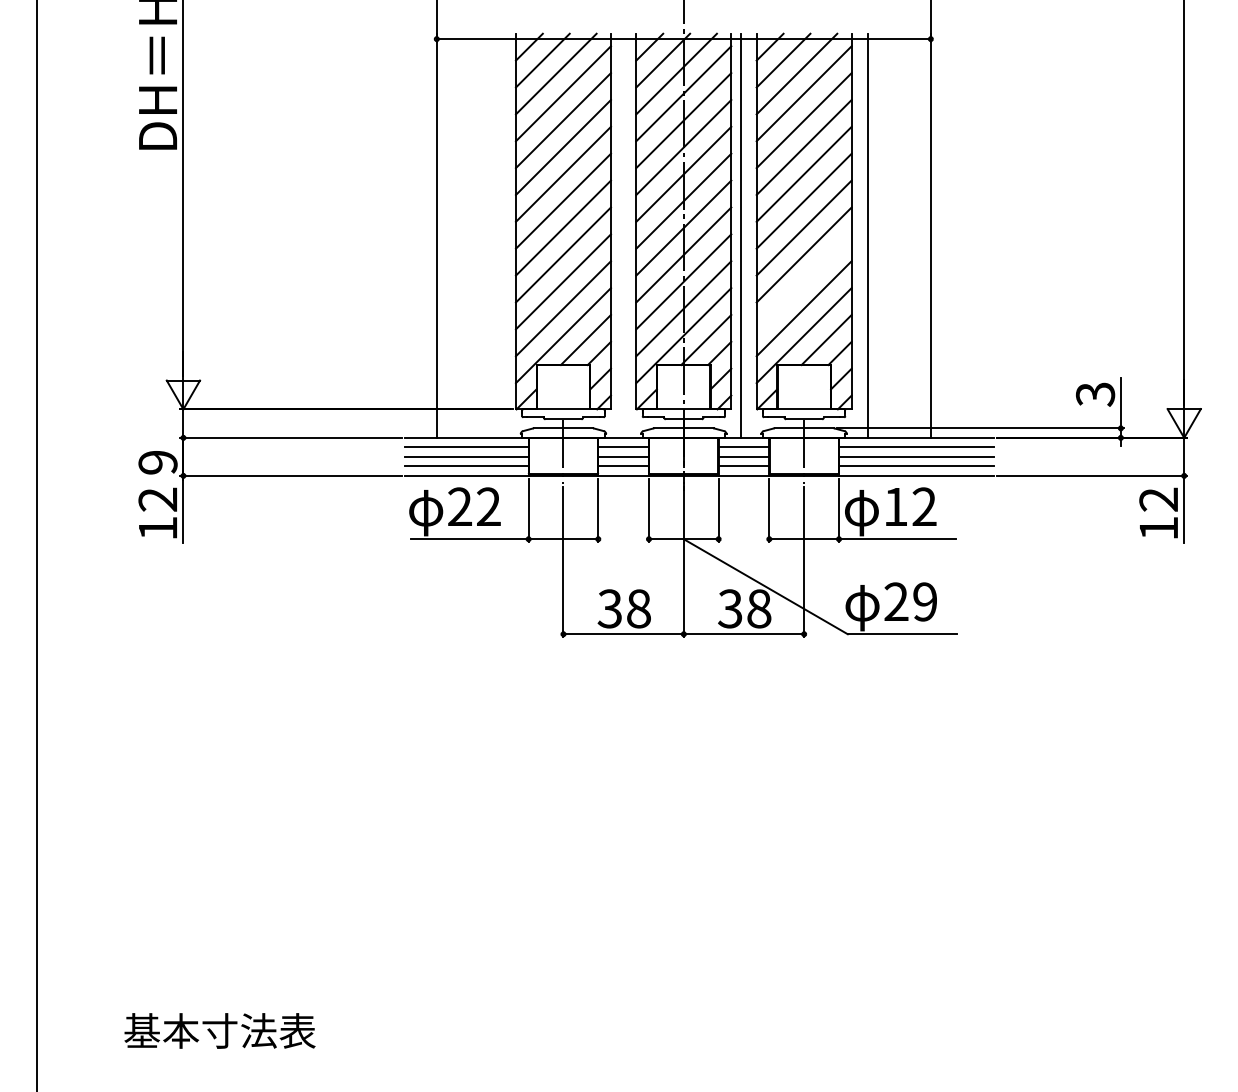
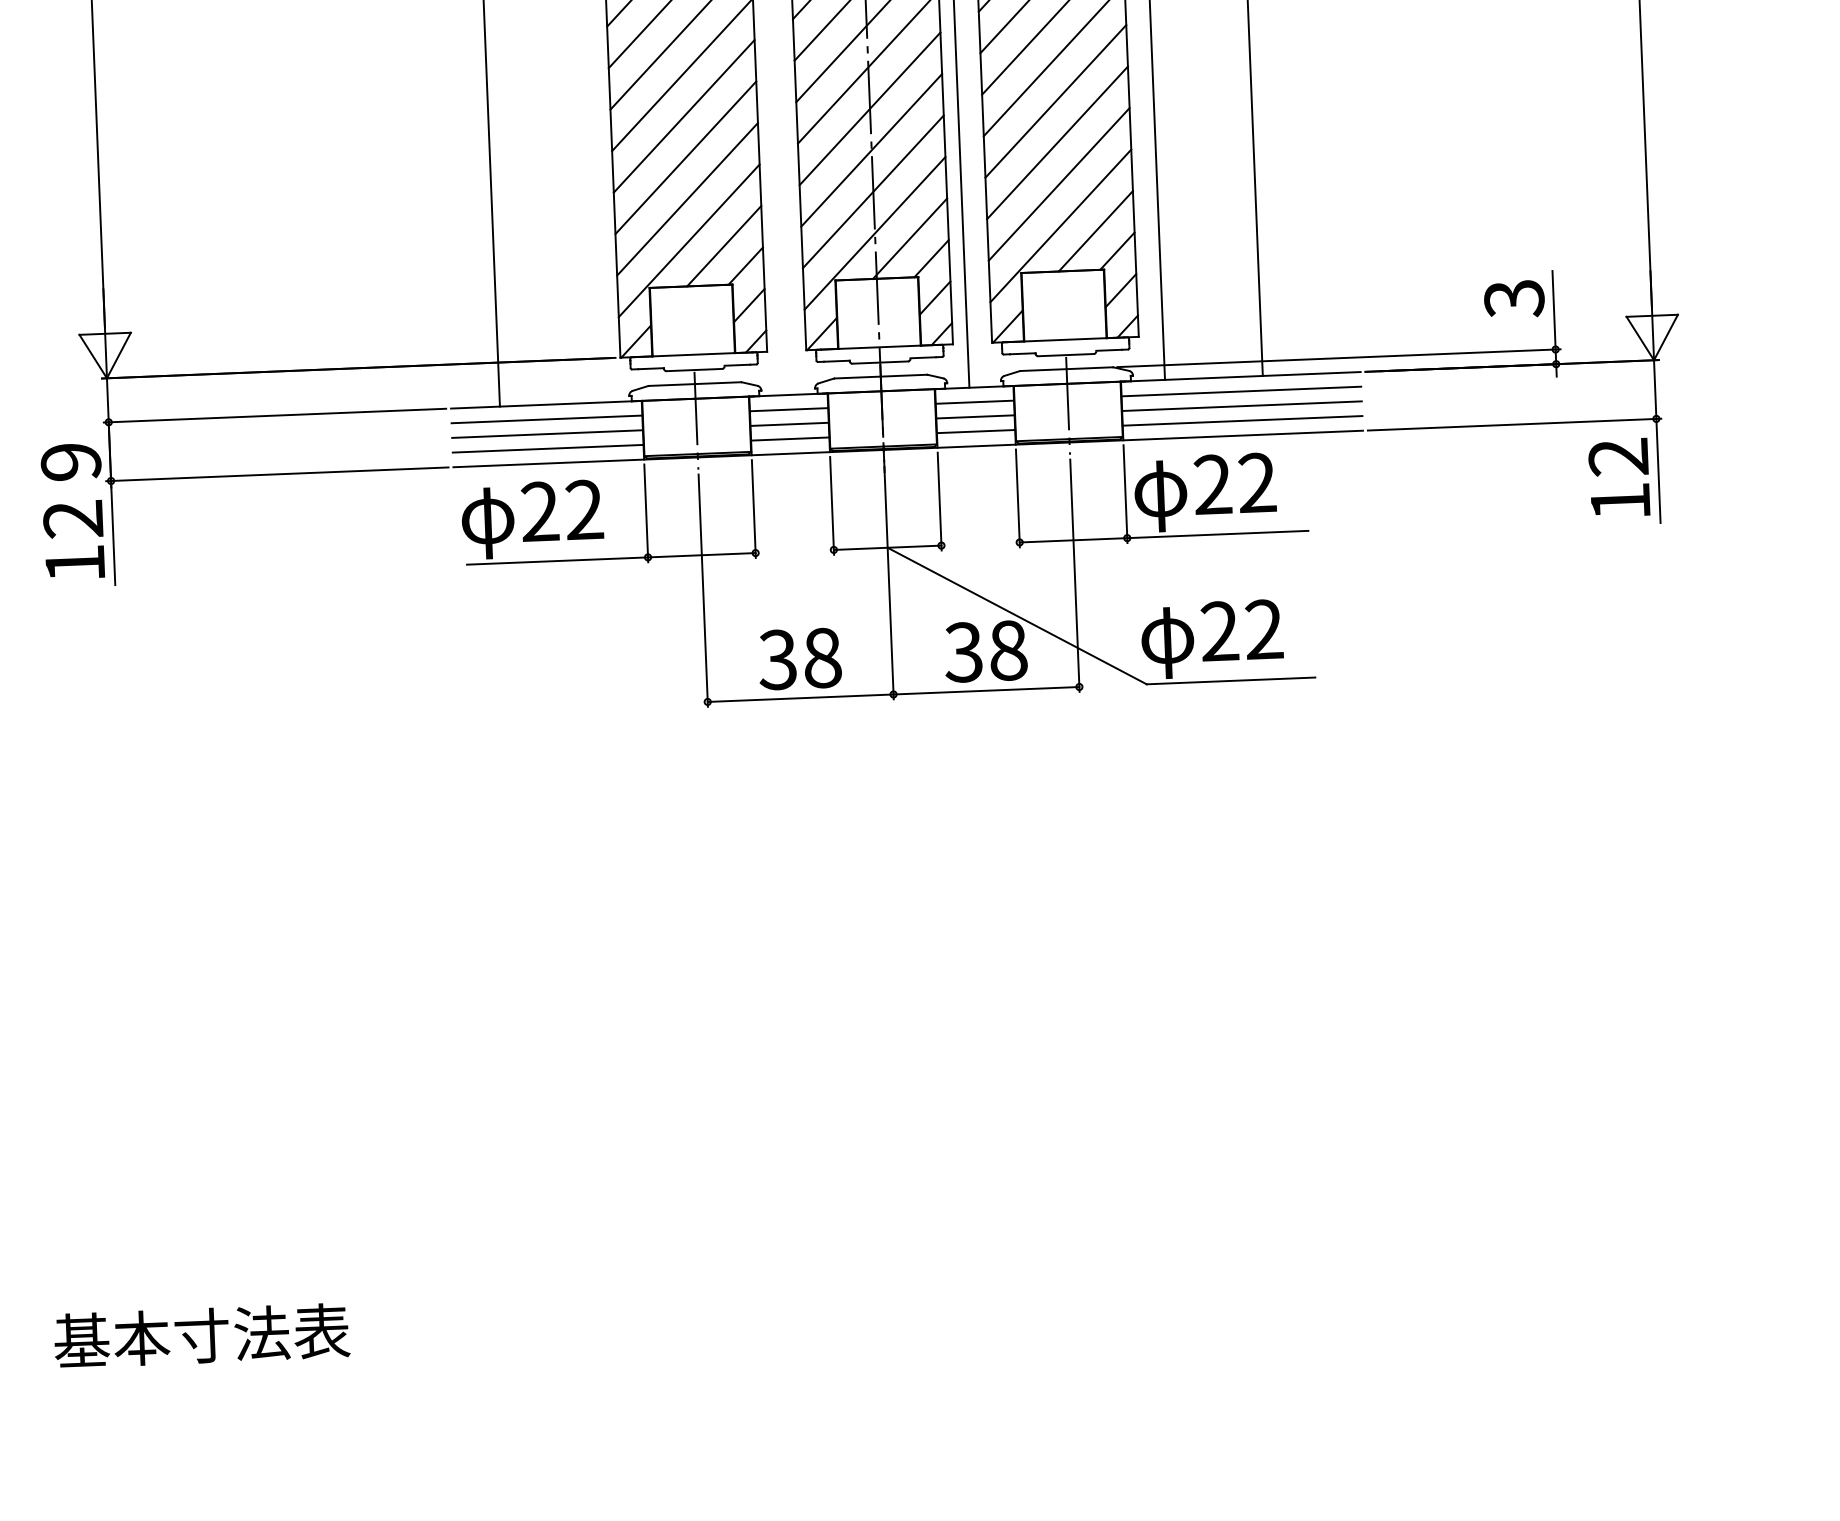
line: (803, 281) -> (1056, 142), added
text: (895, 506) -> (1212, 484), 12 -> 22
text: (925, 602) -> (1264, 630), 29 -> 22

